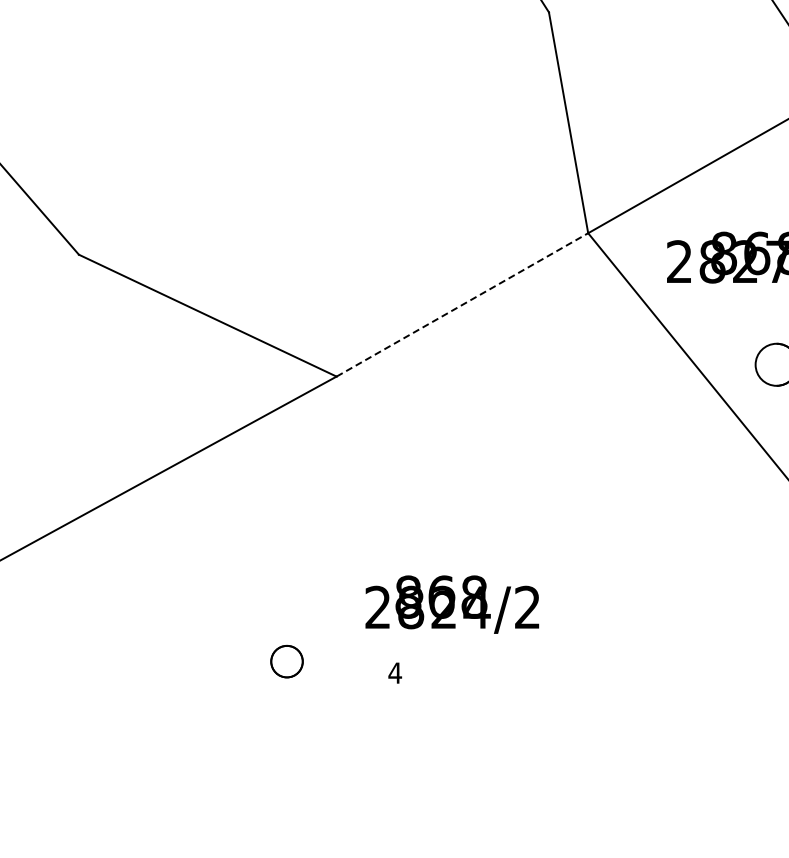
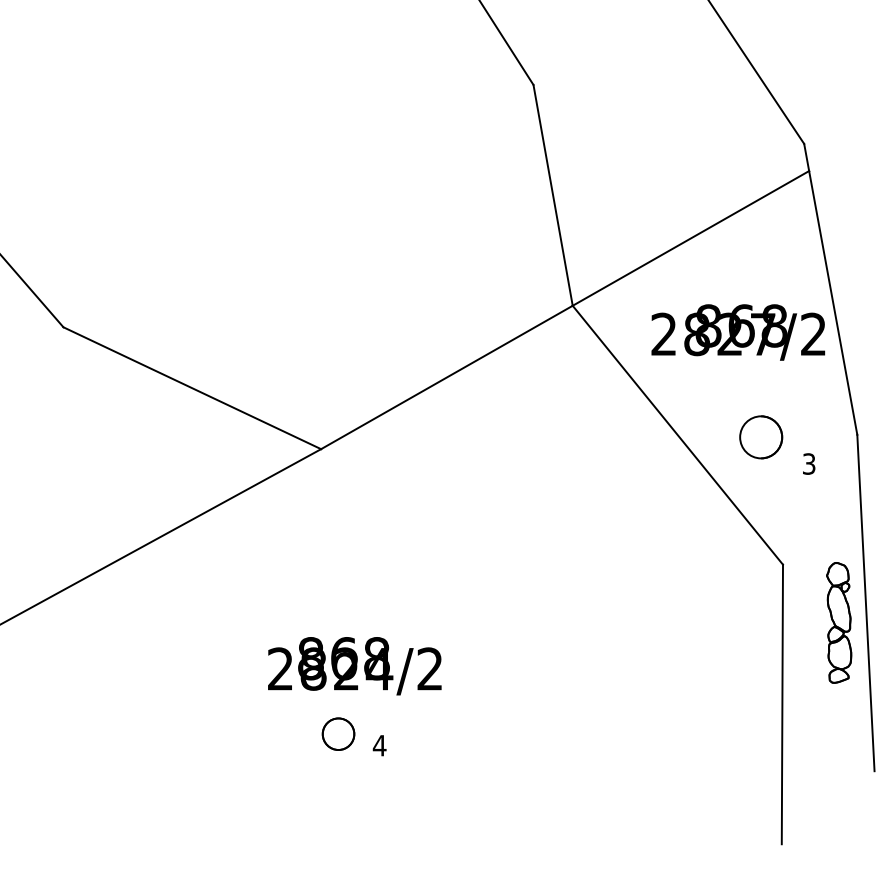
line: (461, 304) -> (446, 377), dashed -> solid
text: (451, 604) -> (354, 666), moved
part: (286, 660) -> (338, 733), moved

